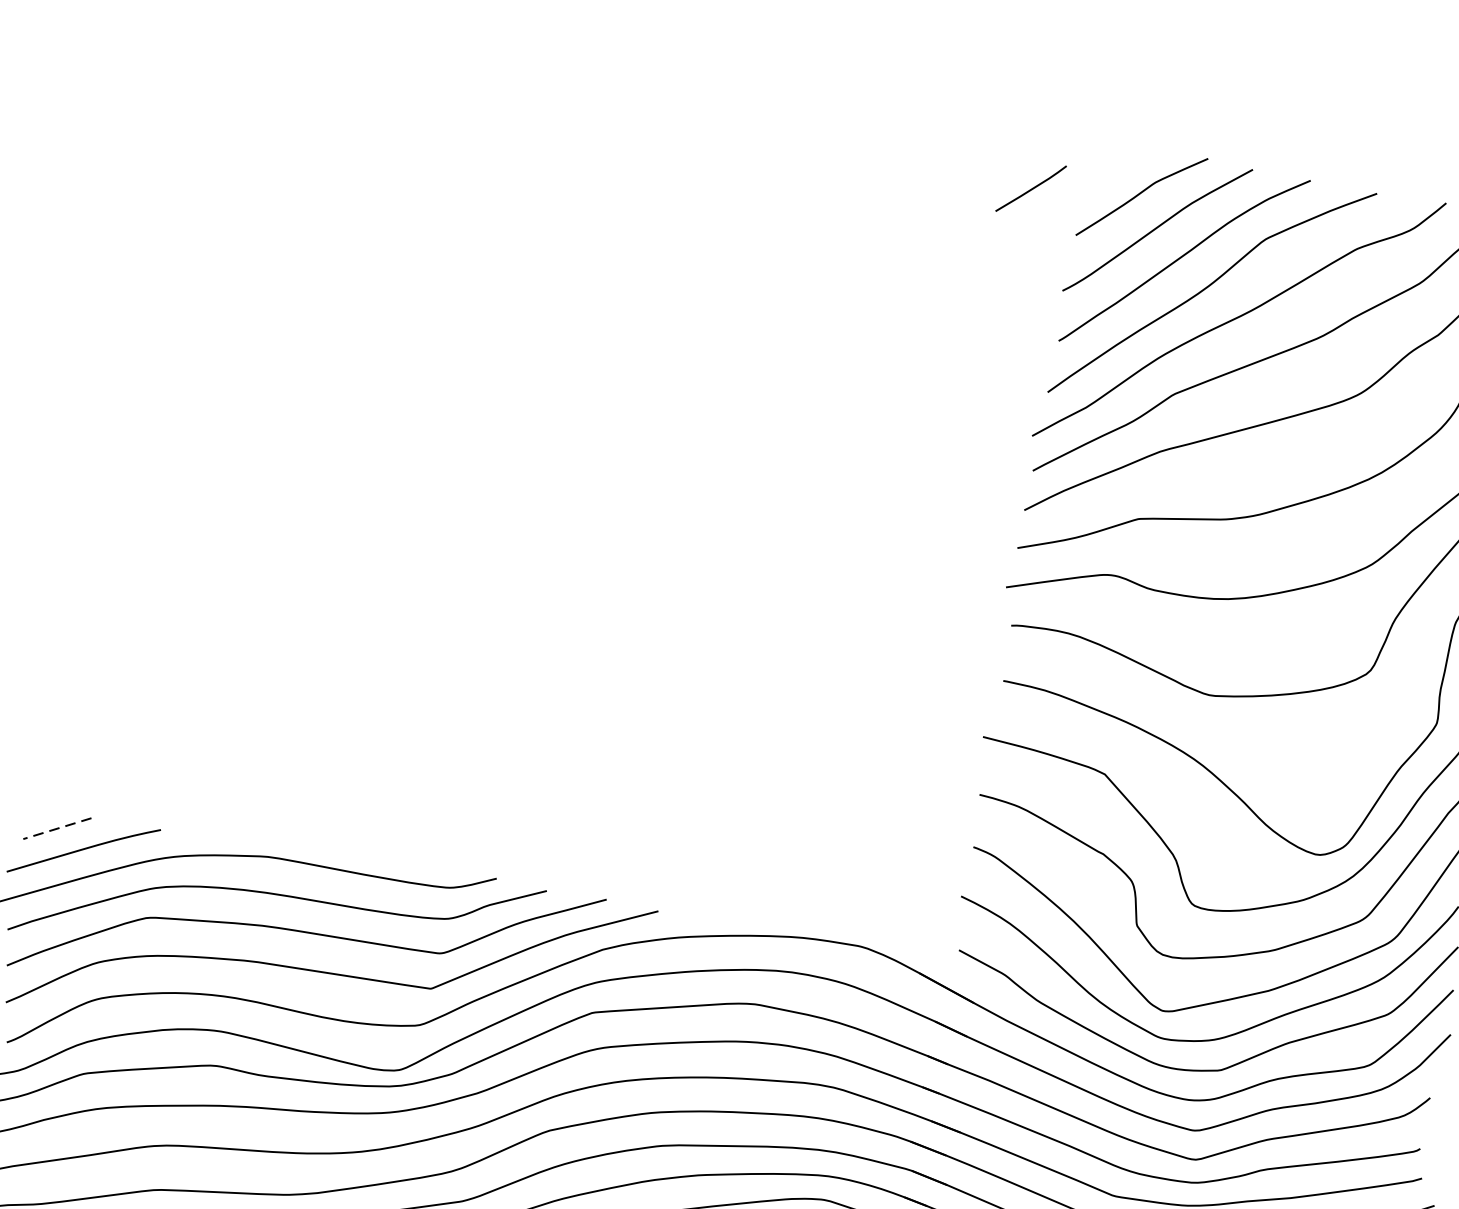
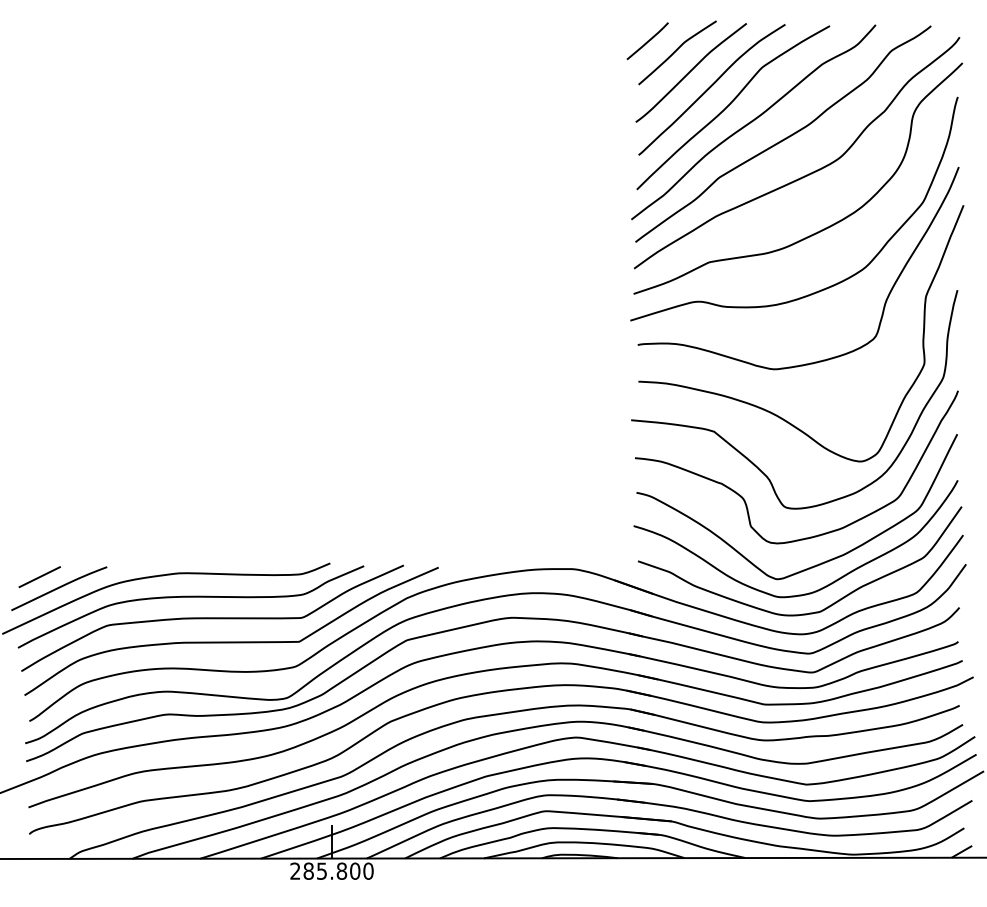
line: (1030, 189) -> (647, 41), moved
line: (56, 829) -> (39, 577), dashed -> solid

